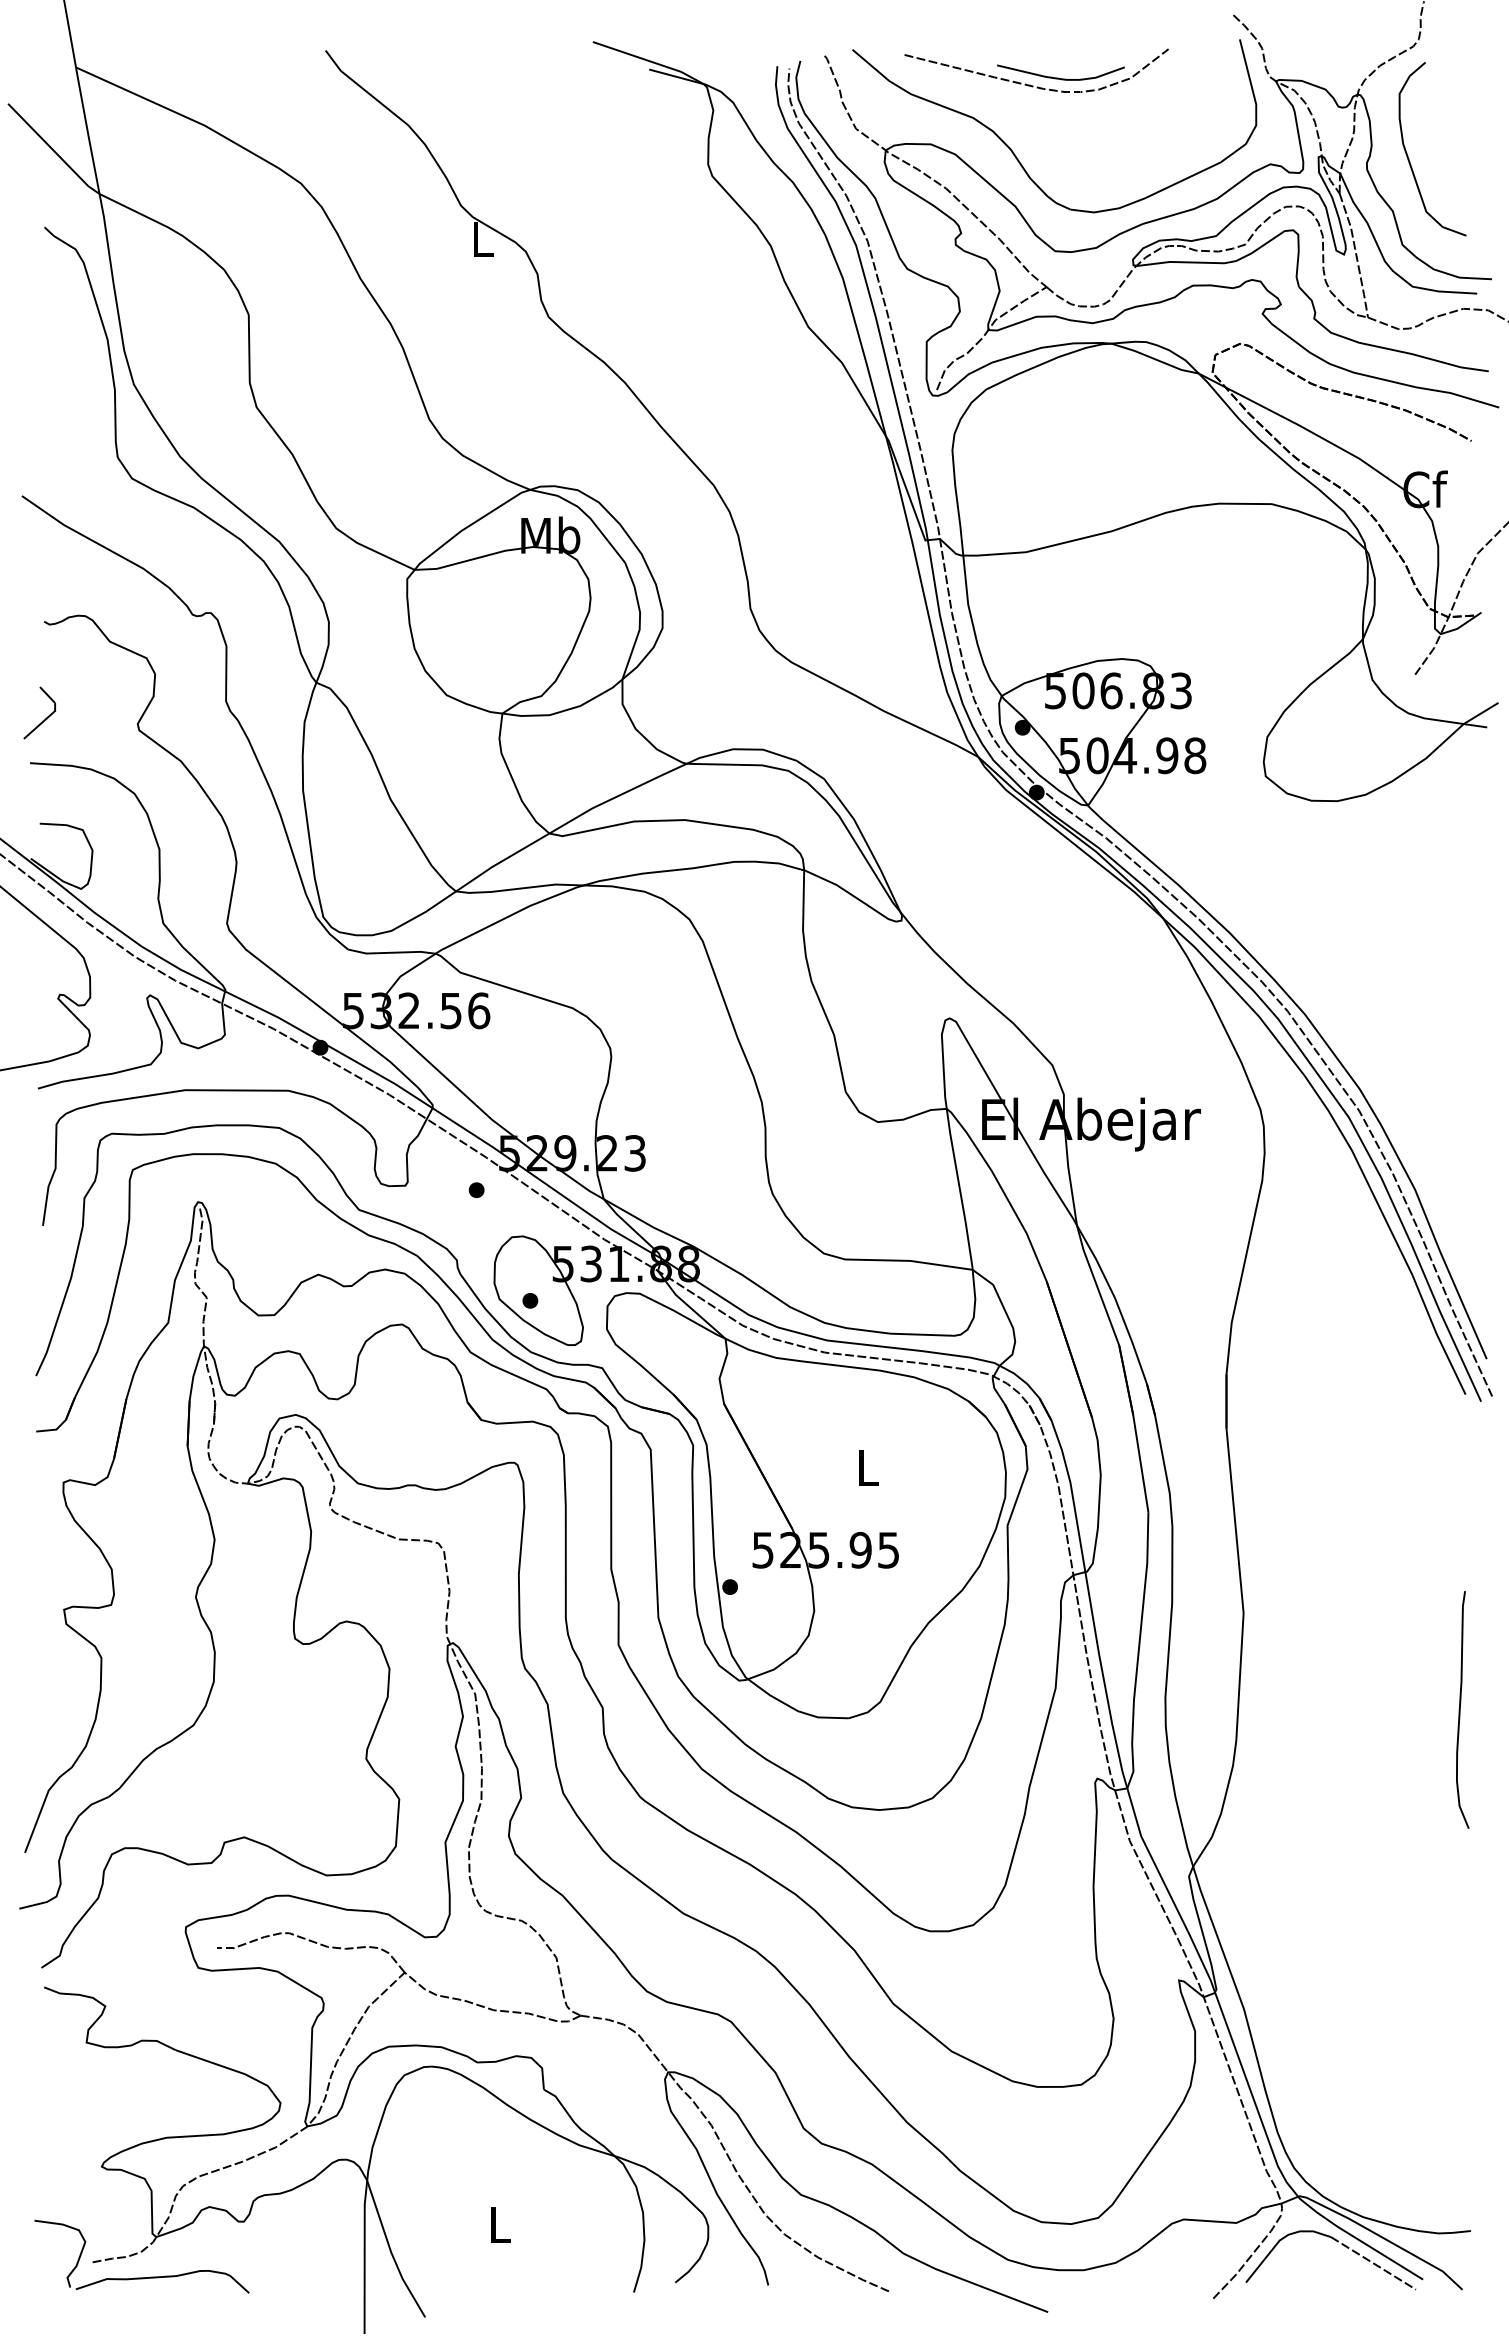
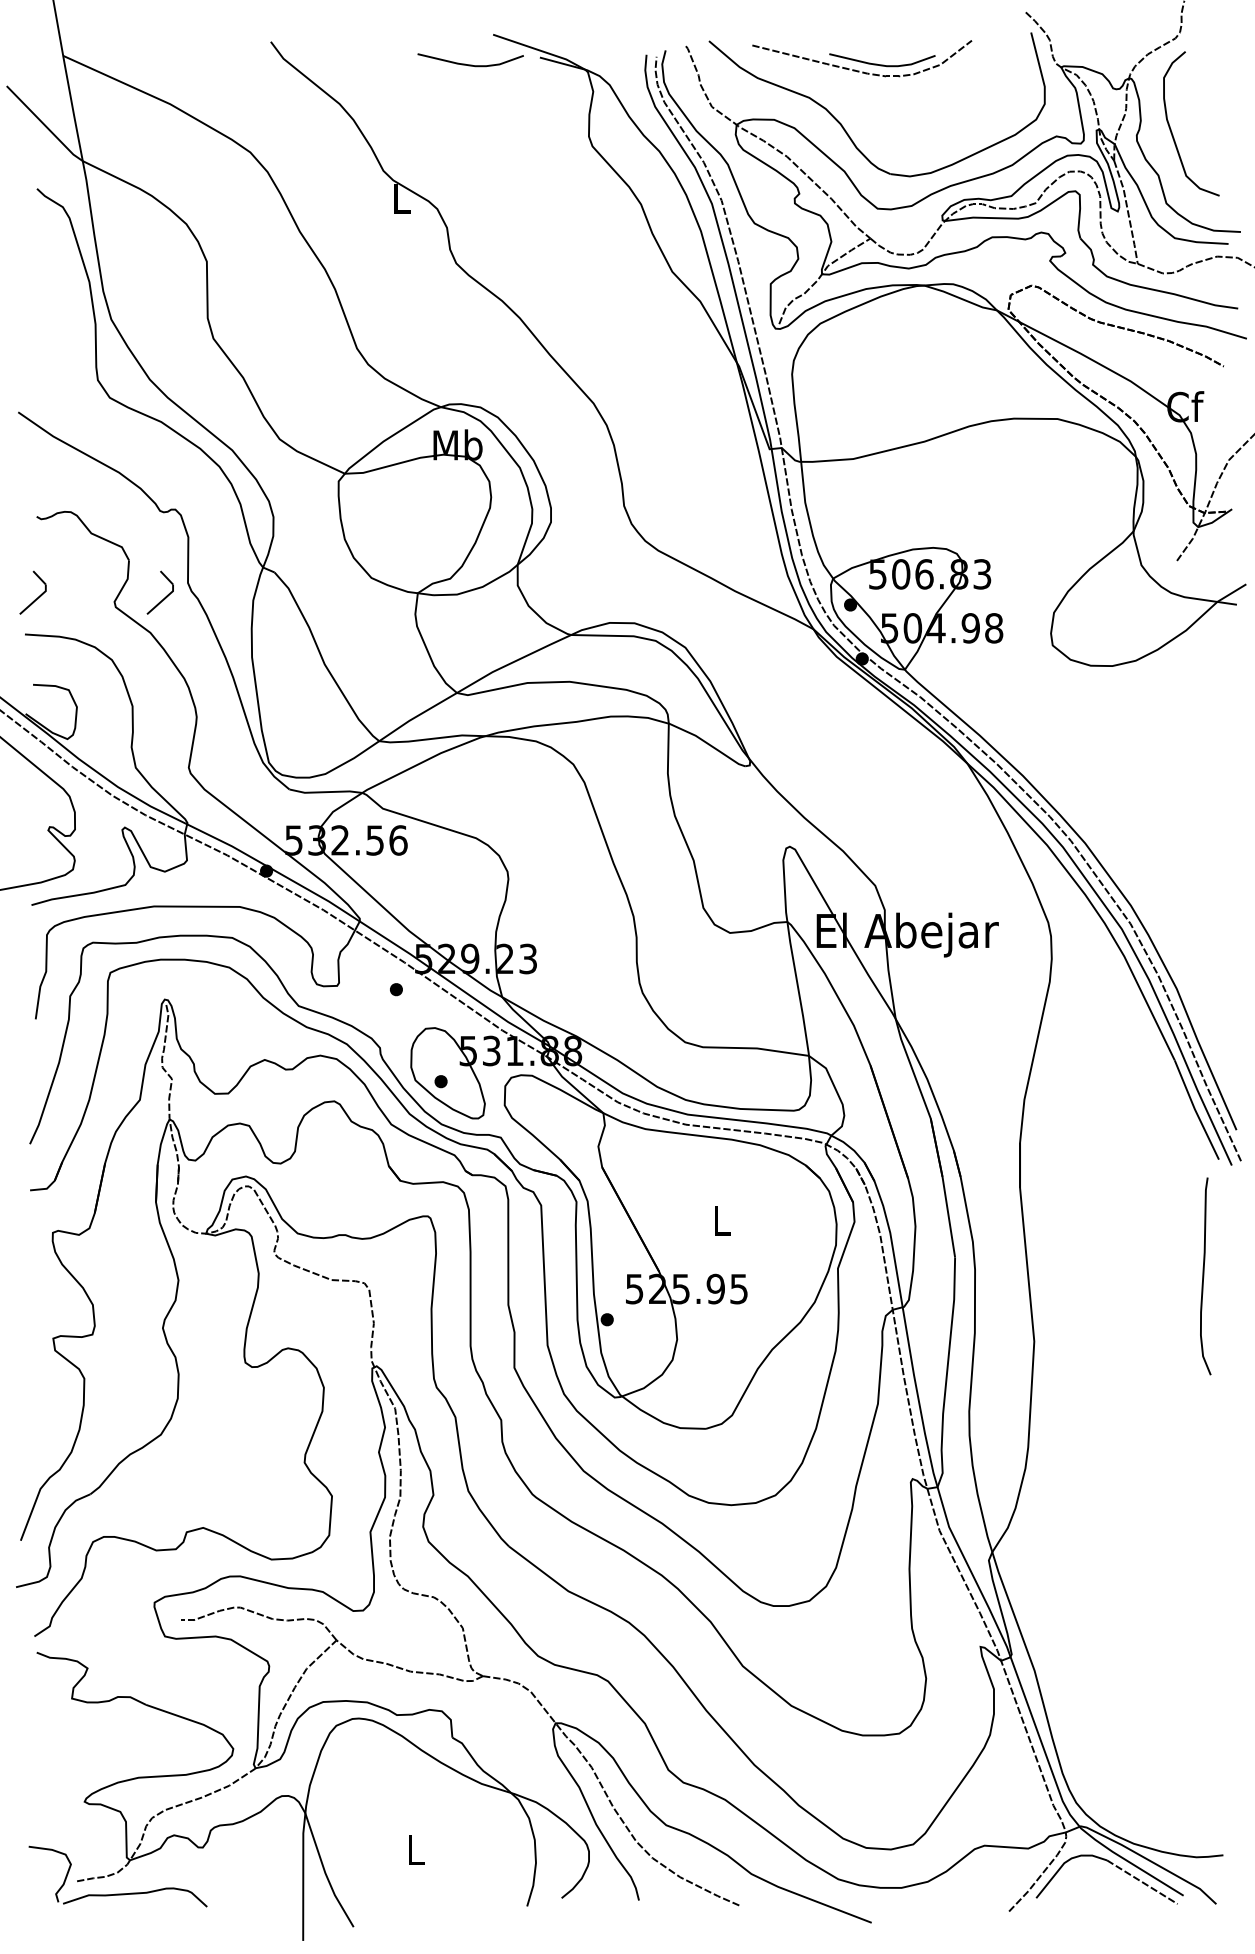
curve: (563, 77) -> (468, 64), added
part: (198, 718) -> (165, 597), added
curve: (1460, 1709) -> (1203, 1275), moved

